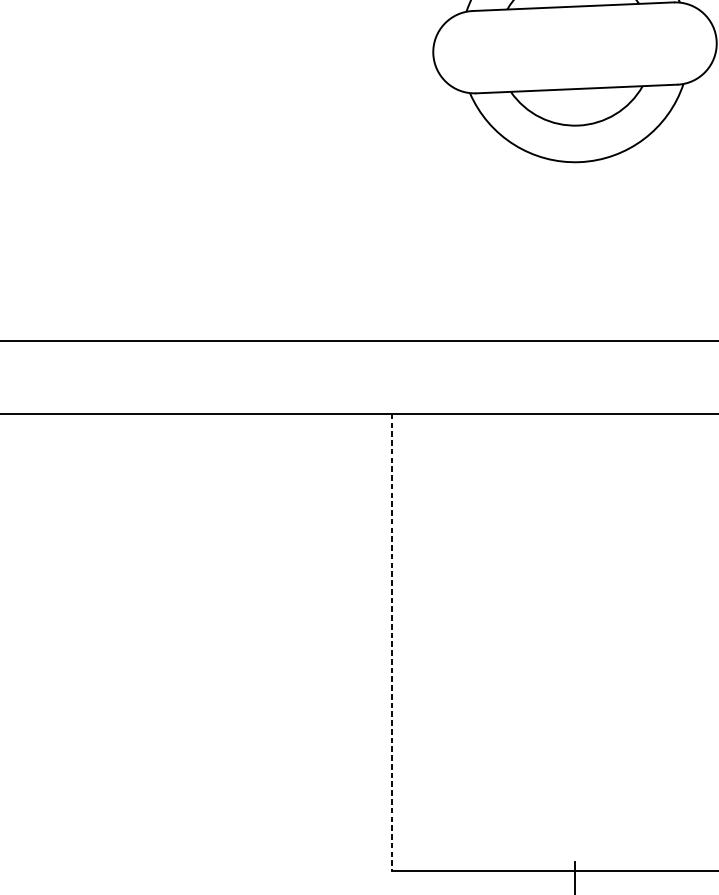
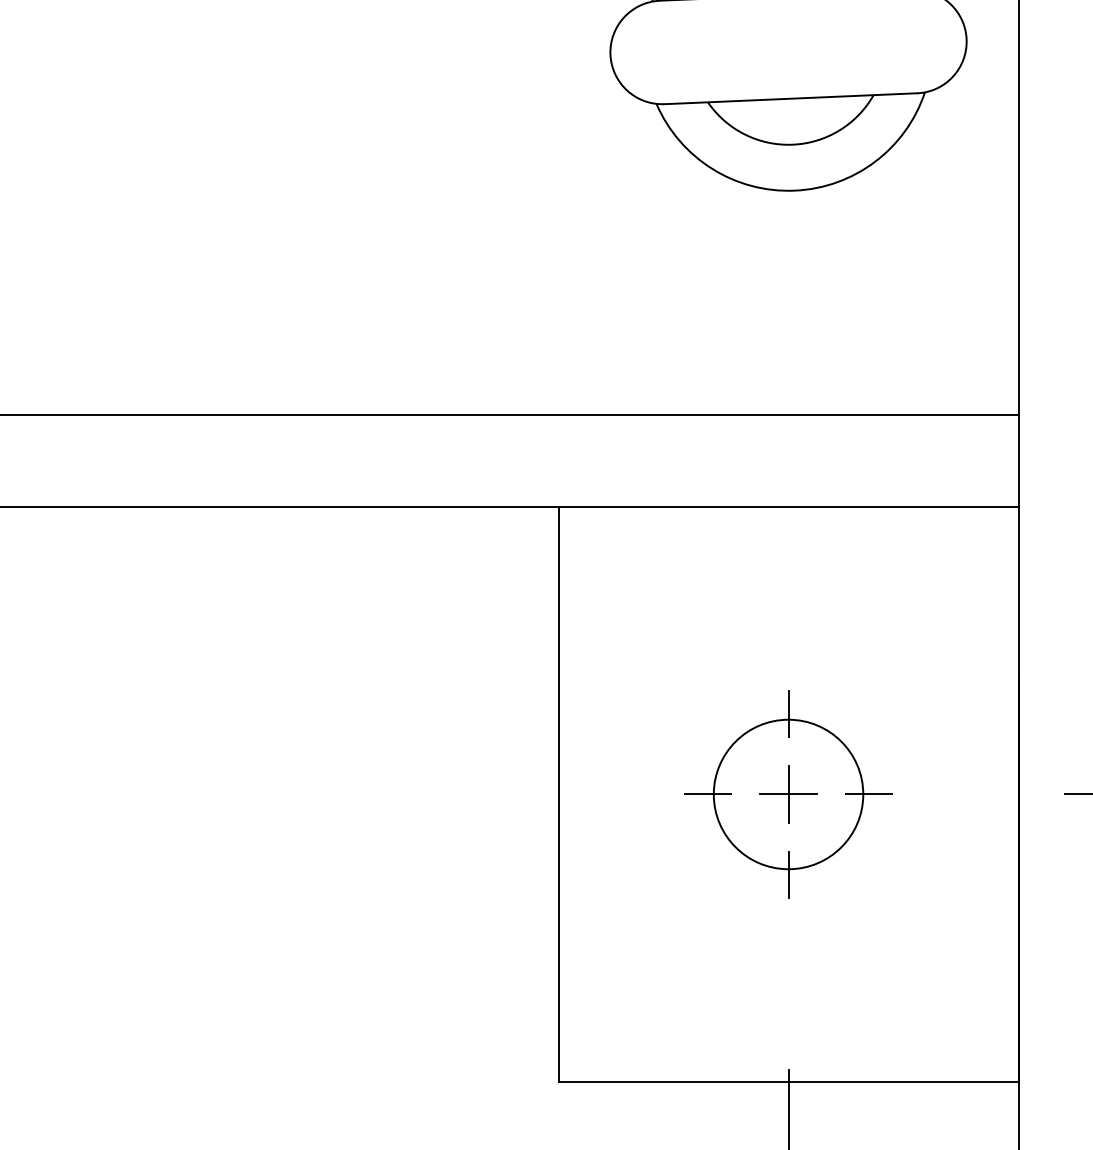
line: (391, 642) -> (558, 794), dashed -> solid
part: (574, 642) -> (788, 794), added

